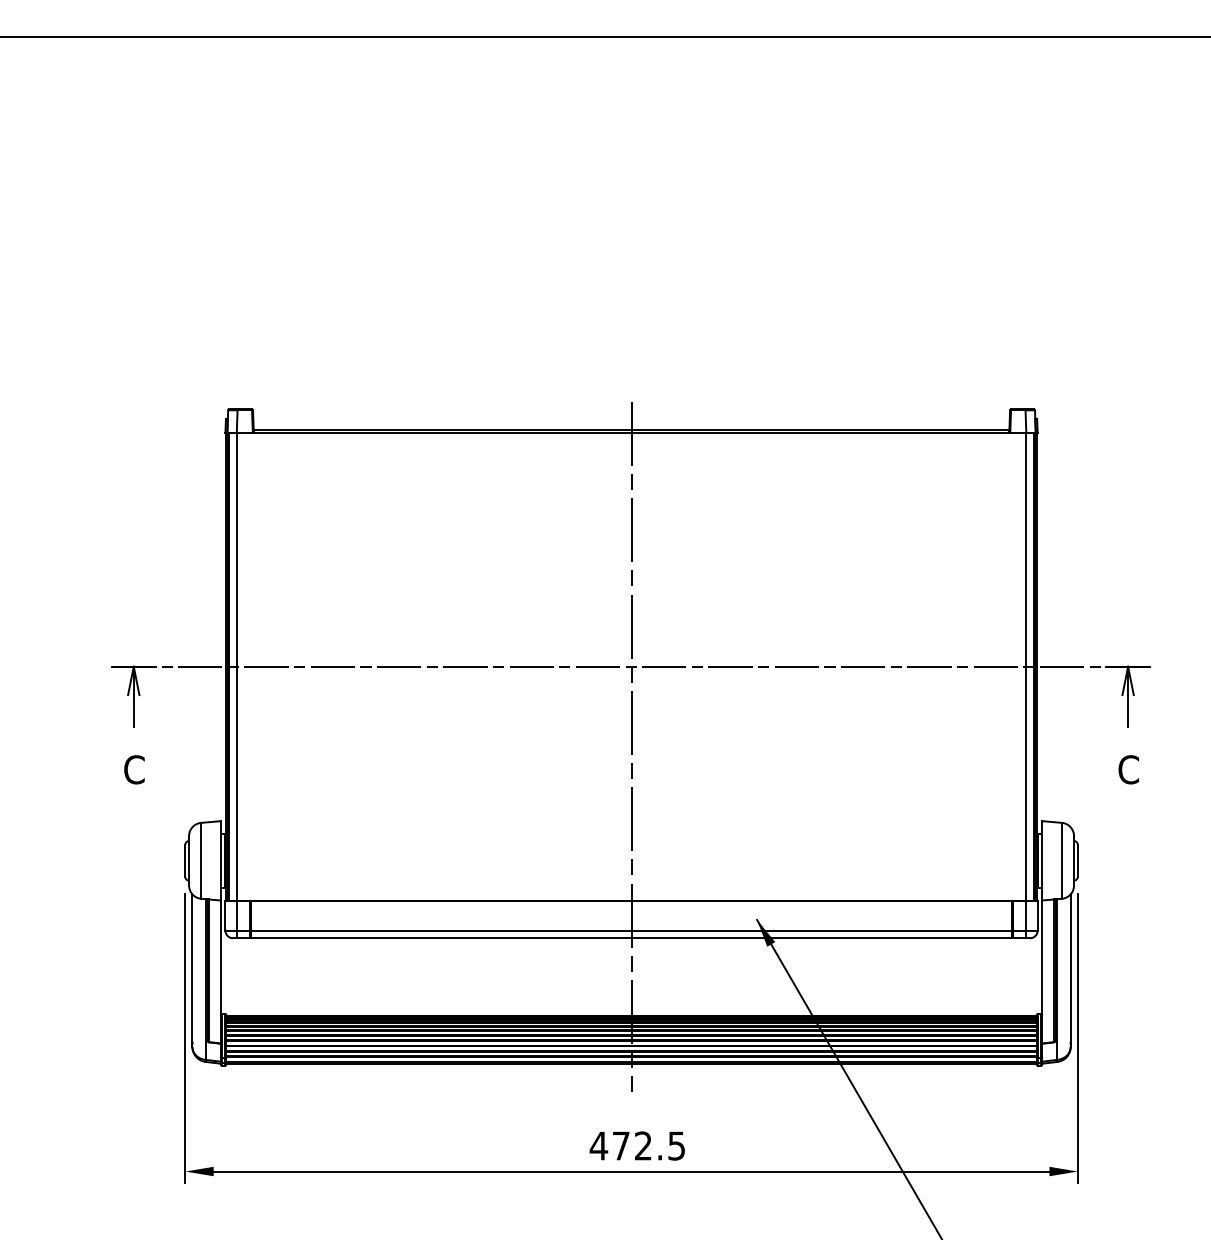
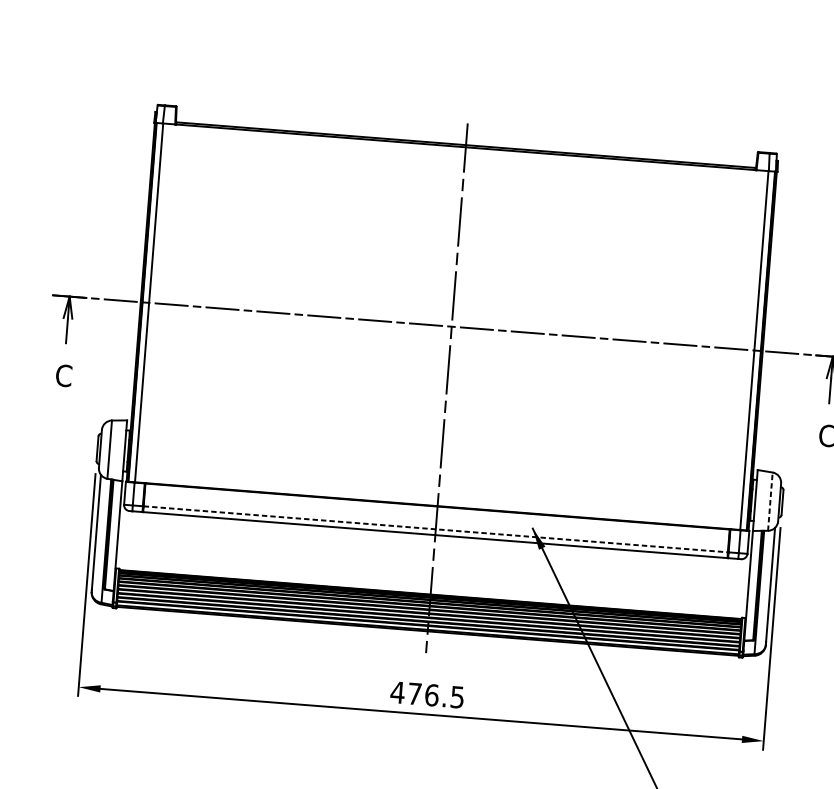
line: (1061, 860) -> (770, 501), solid -> dashed
line: (631, 930) -> (435, 529), solid -> dashed
text: (643, 1145) -> (431, 694), 472.5 -> 476.5

